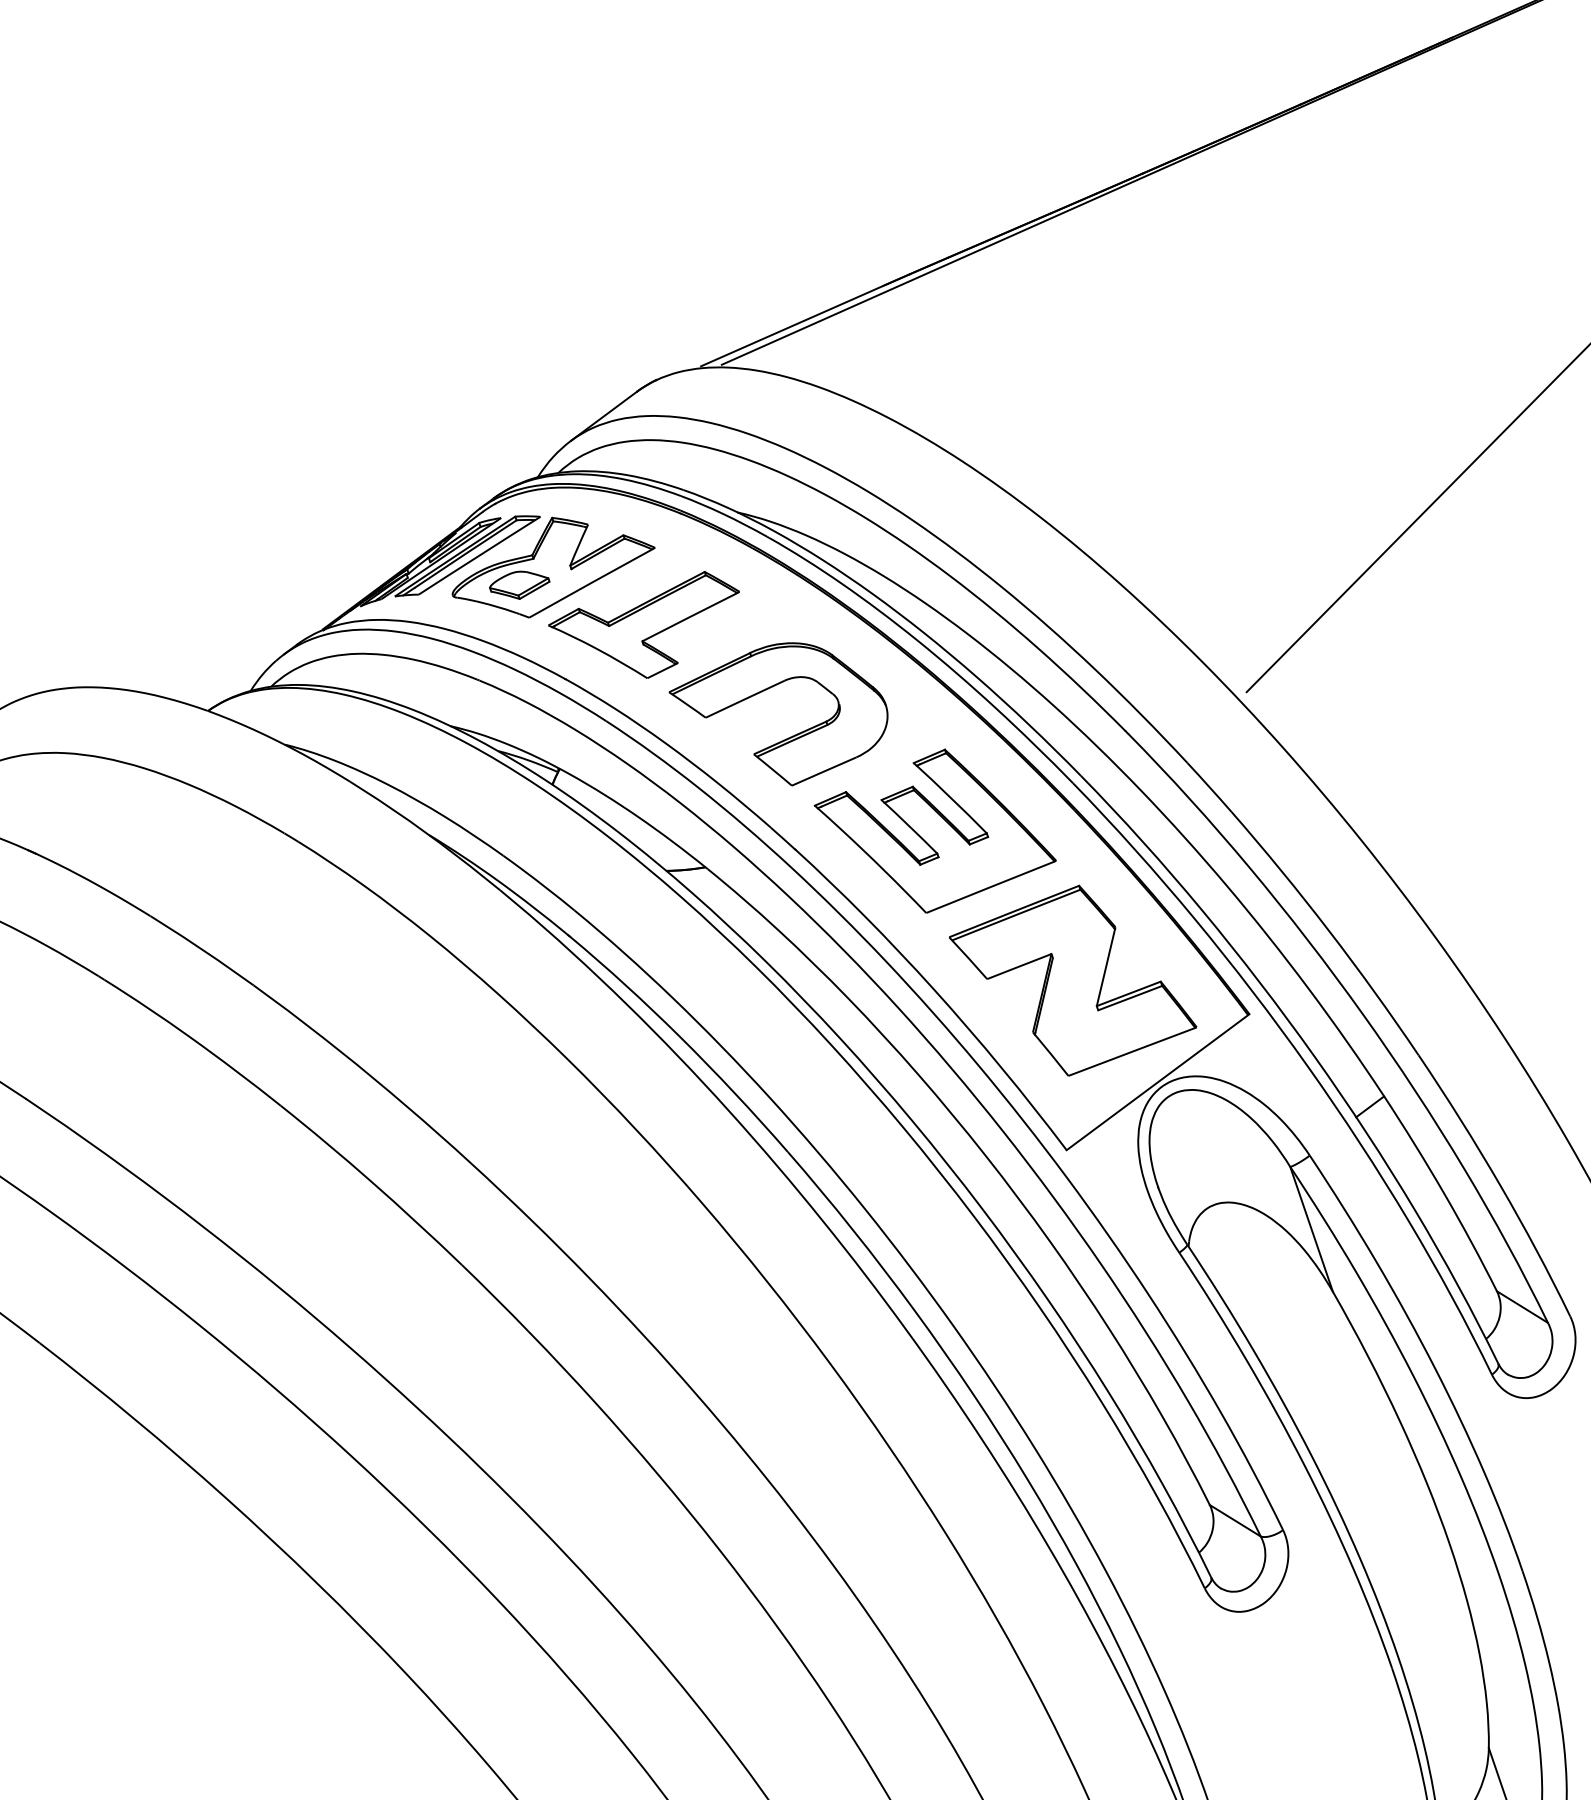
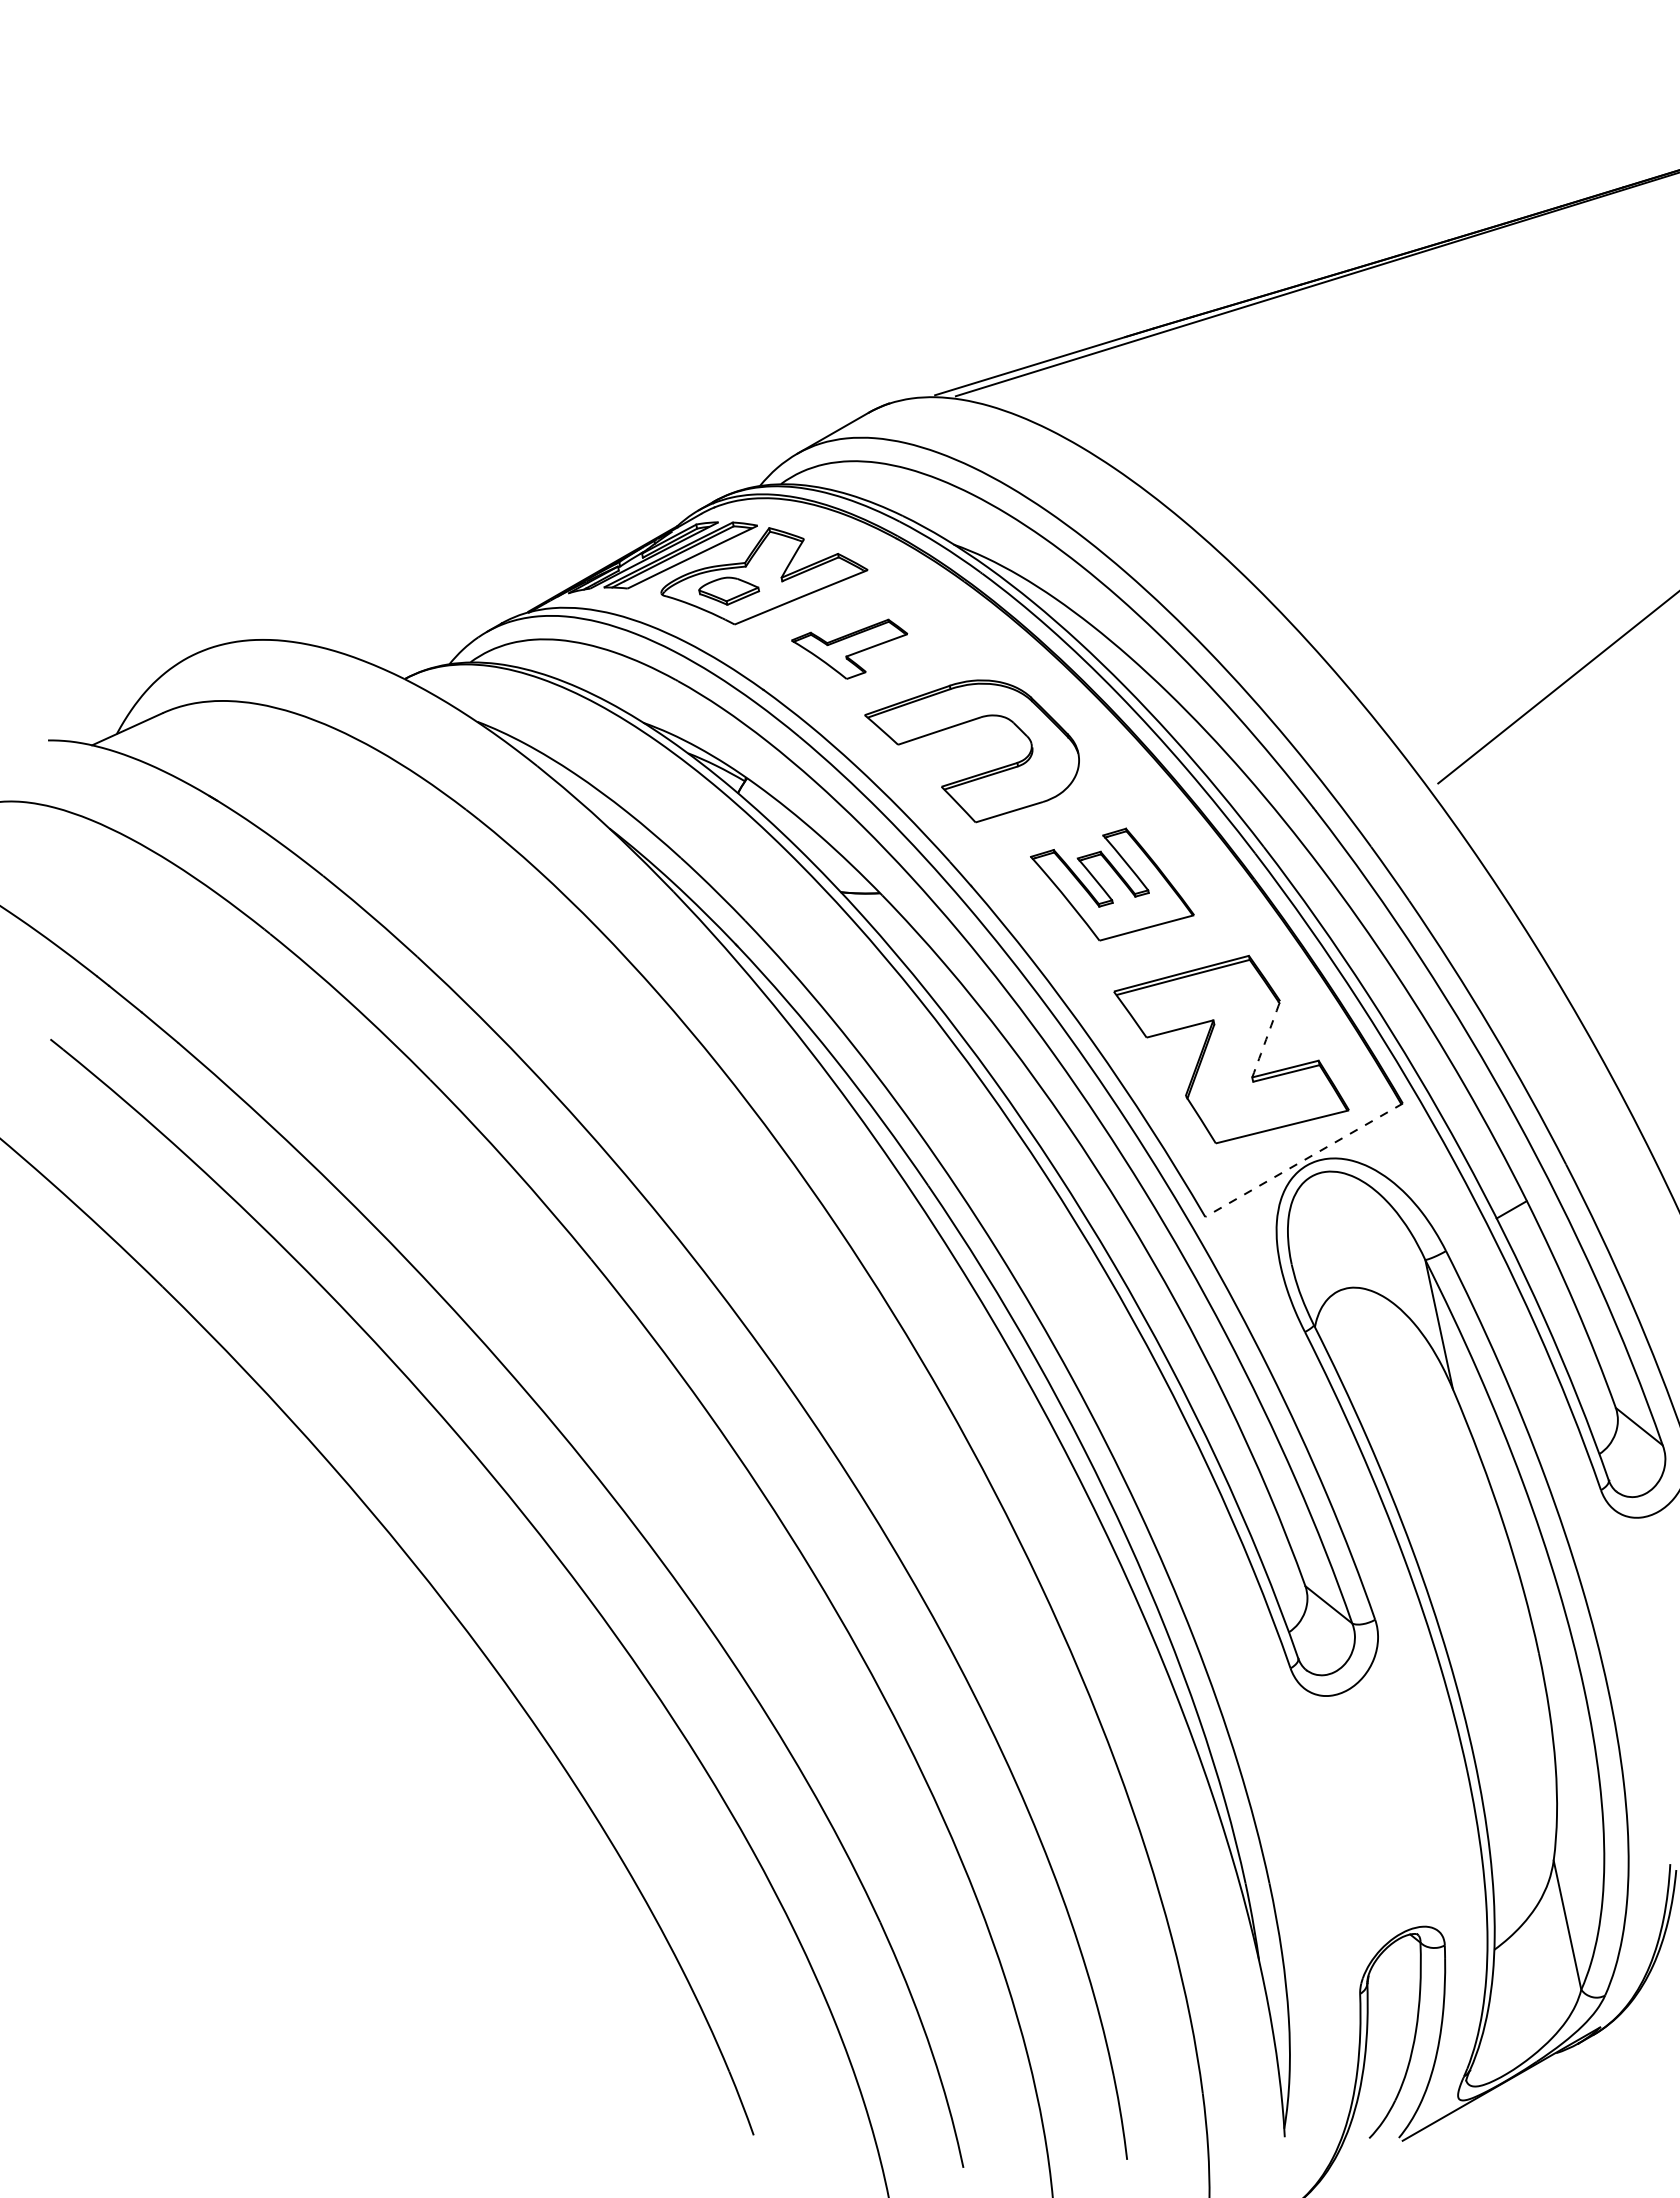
part: (646, 628) -> (849, 649), size x0.6
part: (935, 831) -> (1112, 884), size x0.7
arc: (1106, 966) -> (1266, 1039), solid -> dashed
line: (1158, 1082) -> (1304, 1160), solid -> dashed

